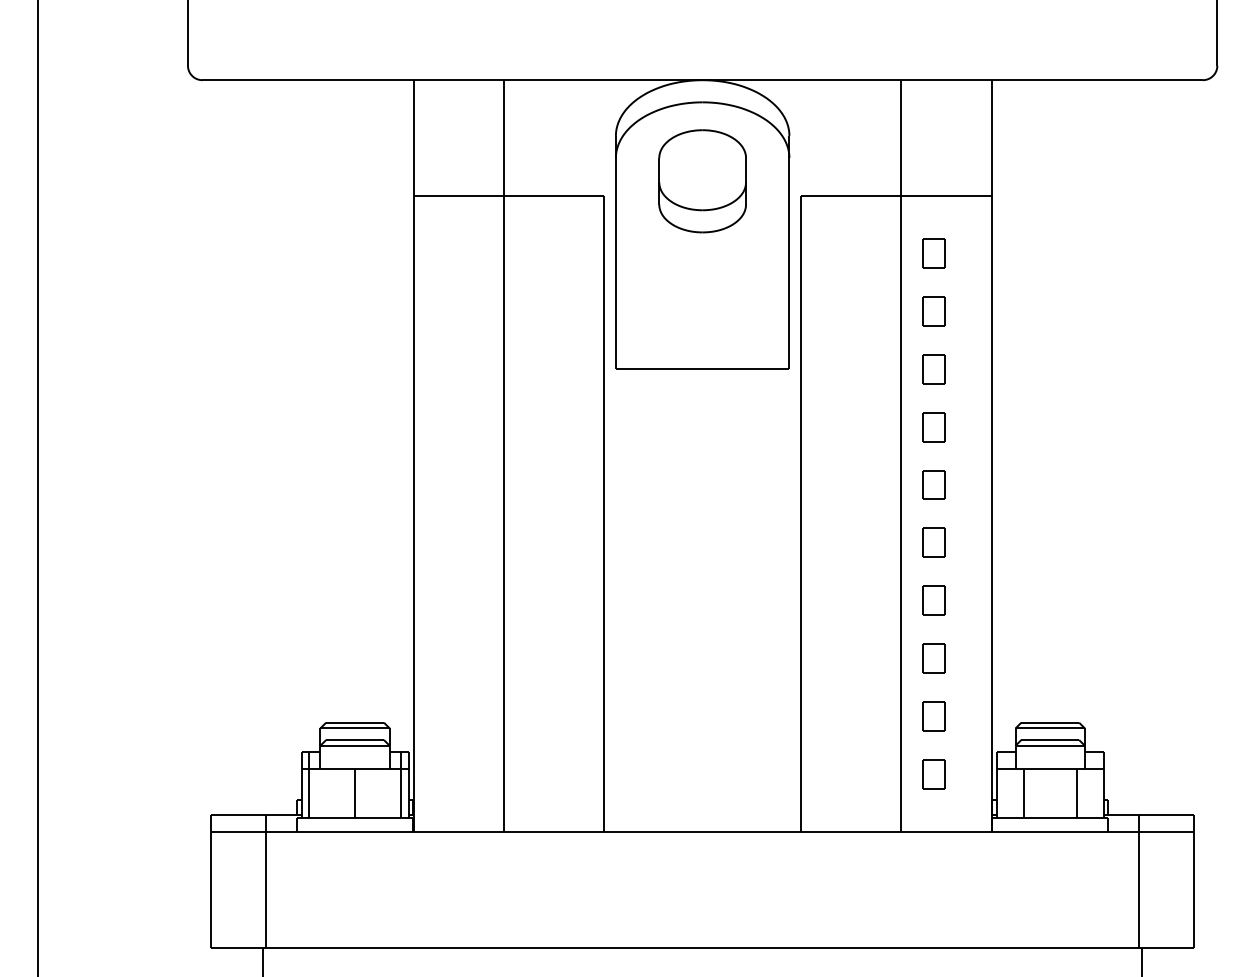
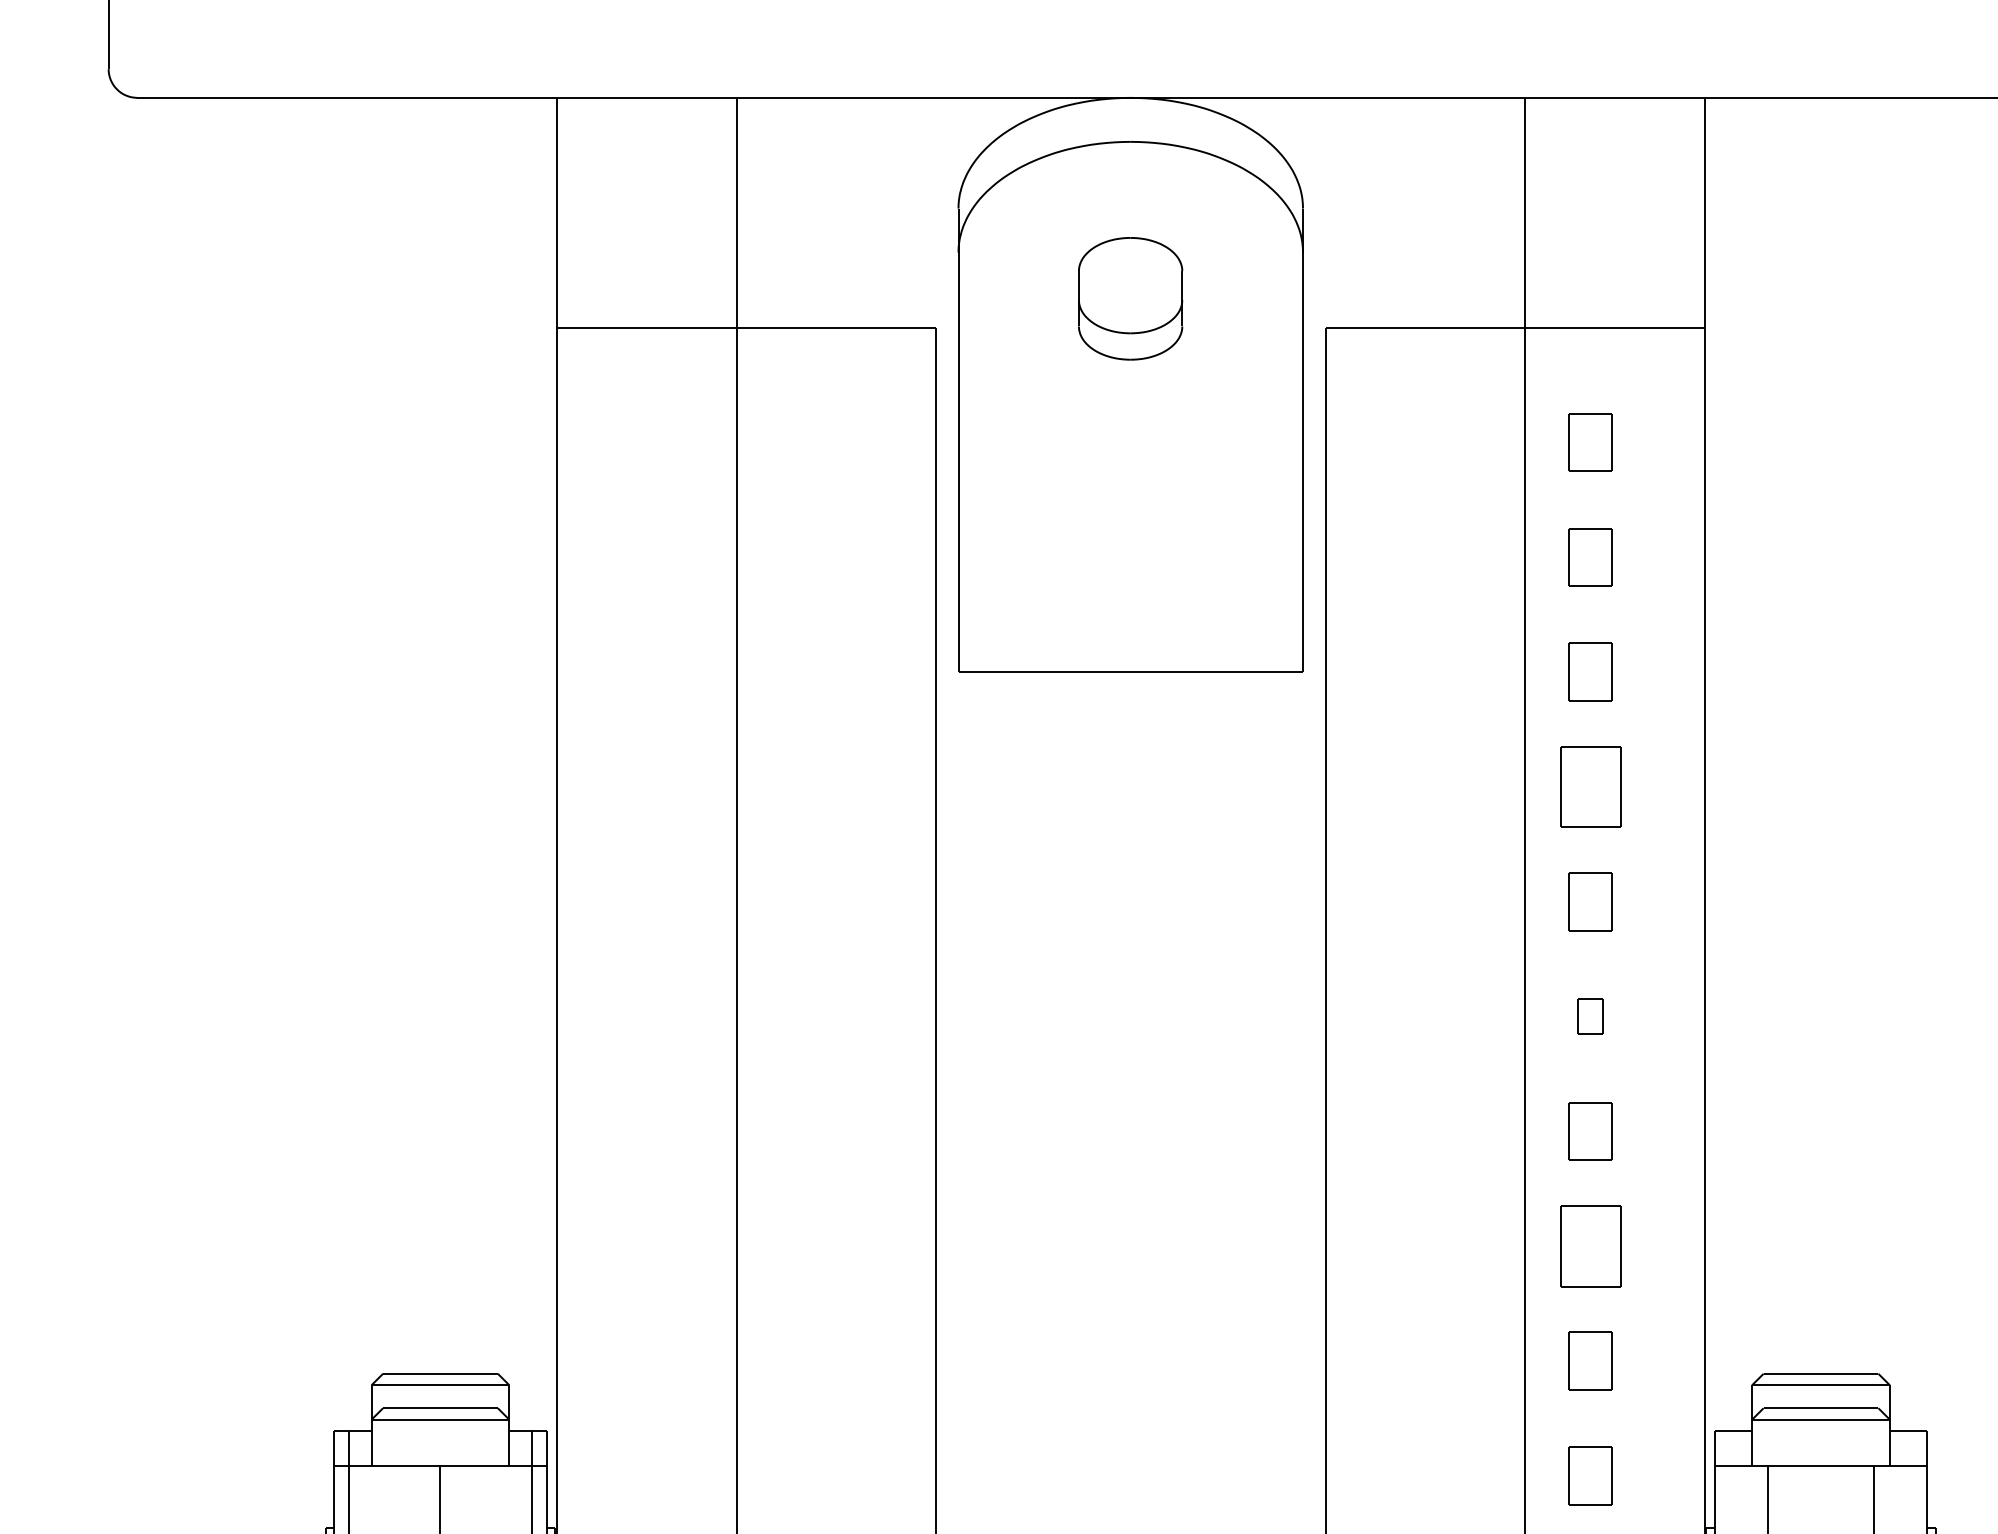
part: (702, 181) -> (1130, 299), size x0.6
part: (933, 427) -> (1589, 787), size x1.4
part: (933, 542) -> (1589, 1015), size x0.6
part: (933, 658) -> (1589, 1246), size x1.4

